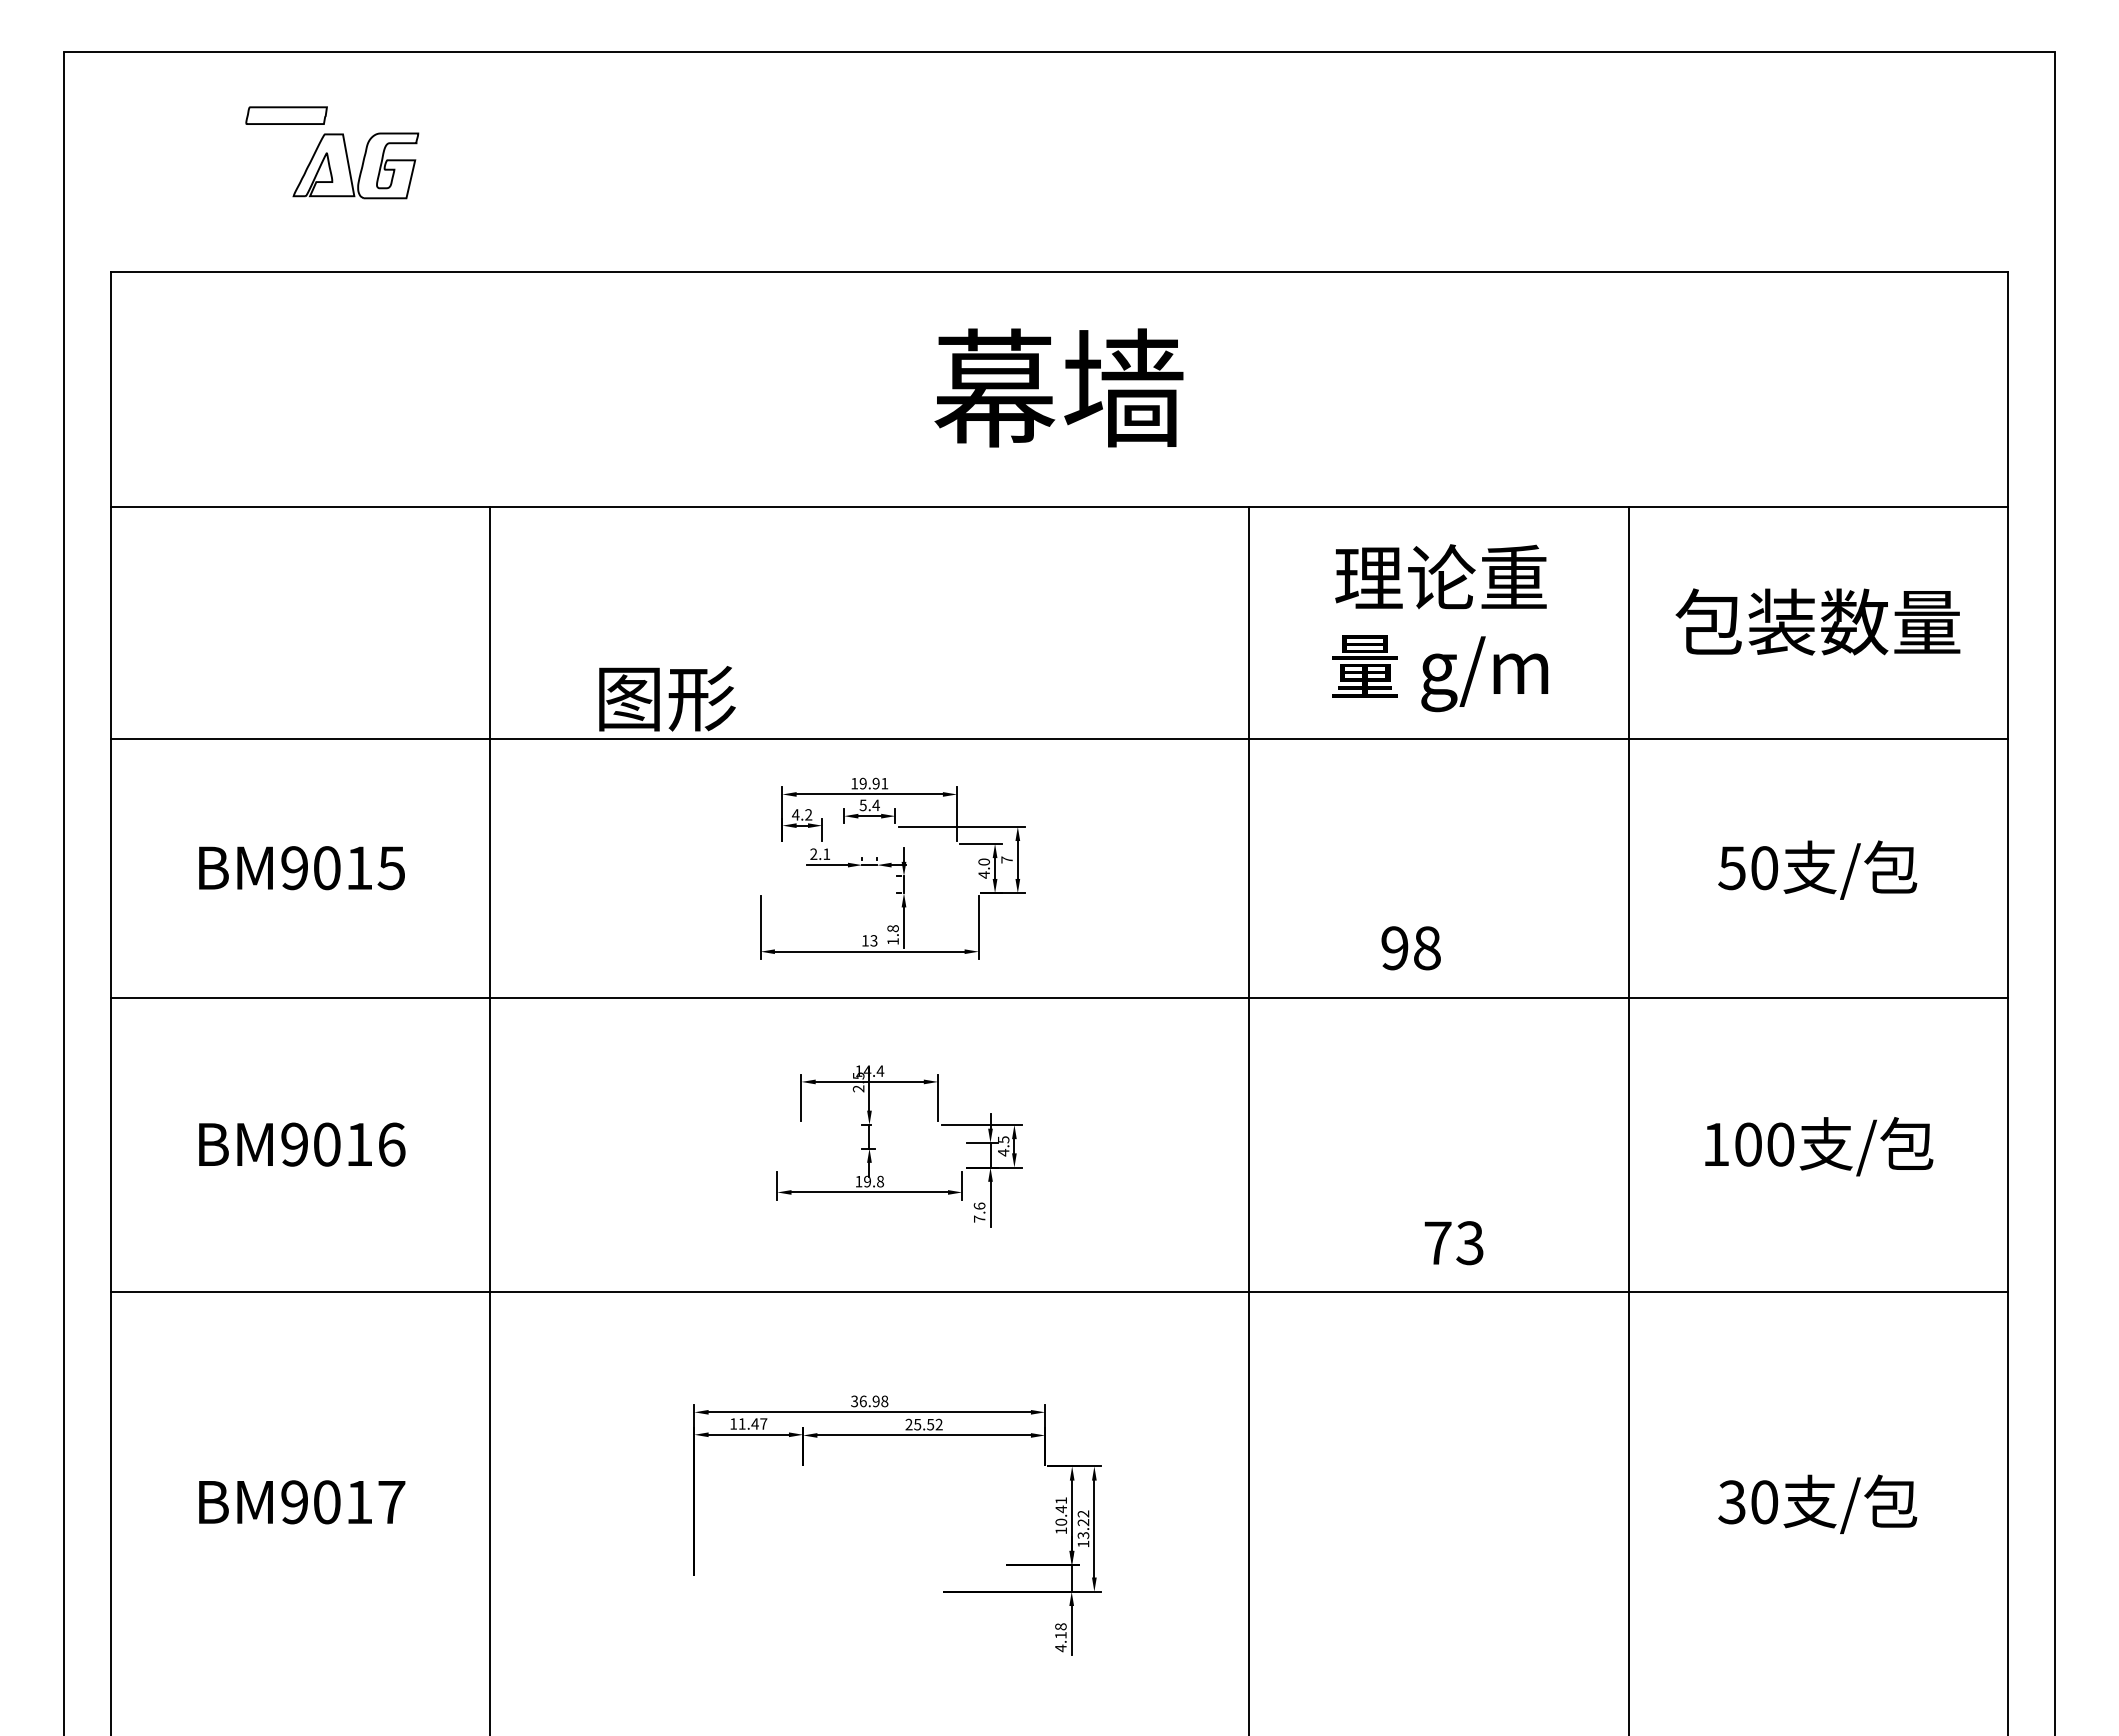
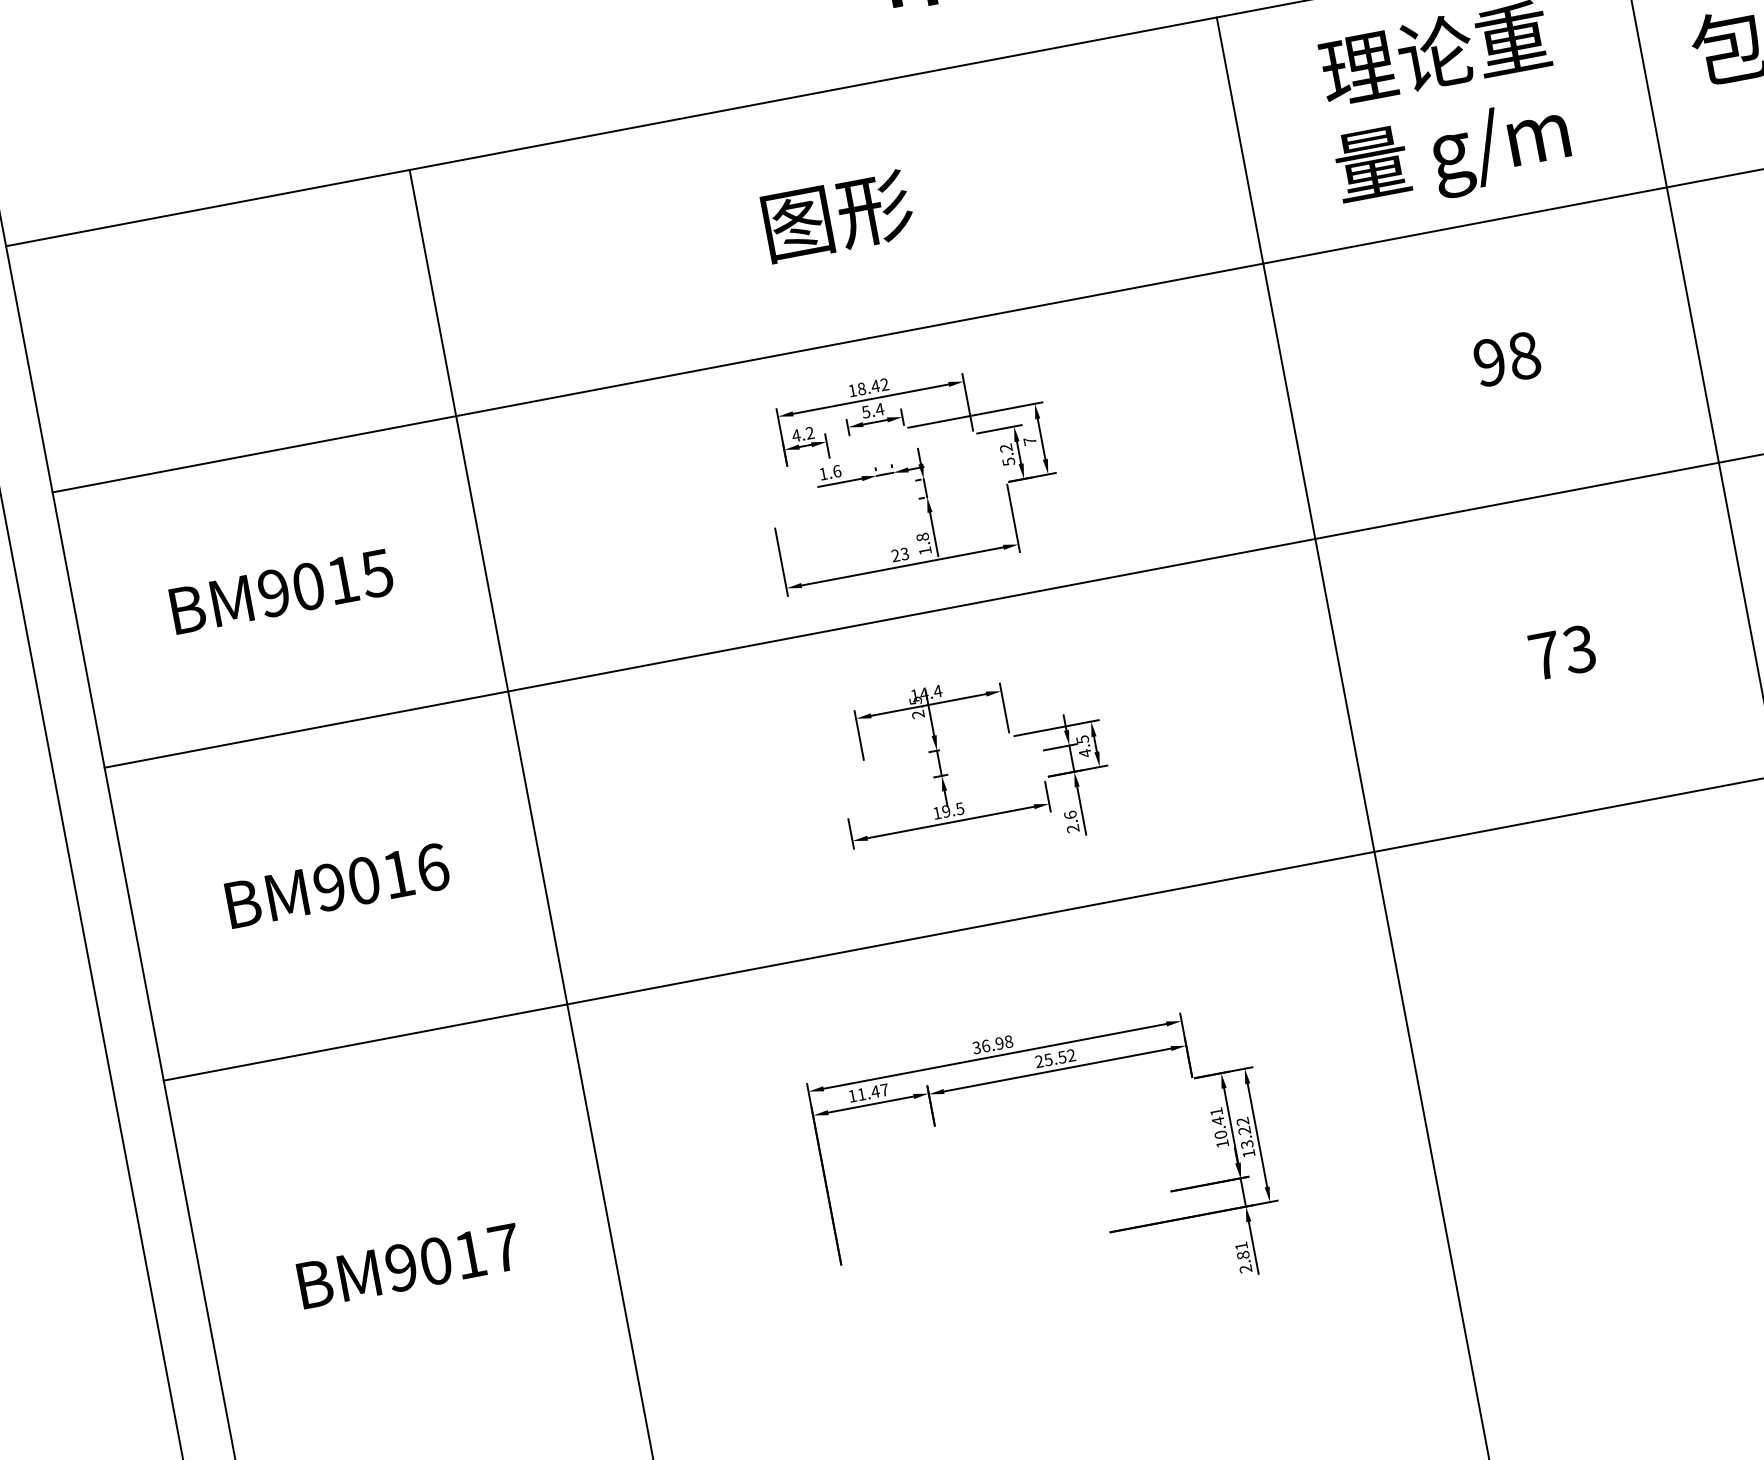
text: (667, 698) -> (838, 215), moved
text: (873, 783) -> (872, 386), 19.91 -> 18.42
text: (820, 854) -> (830, 472), 2.1 -> 1.6
text: (983, 868) -> (1006, 455), 4.0 -> 5.2
text: (865, 940) -> (895, 555), 13 -> 23
text: (1410, 948) -> (1506, 359), moved
text: (880, 1181) -> (960, 808), 19.8 -> 19.5
text: (979, 1218) -> (1072, 828), 7.6 -> 2.6
text: (1453, 1243) -> (1561, 653), moved
text: (1060, 1637) -> (1243, 1257), 4.18 -> 2.81

